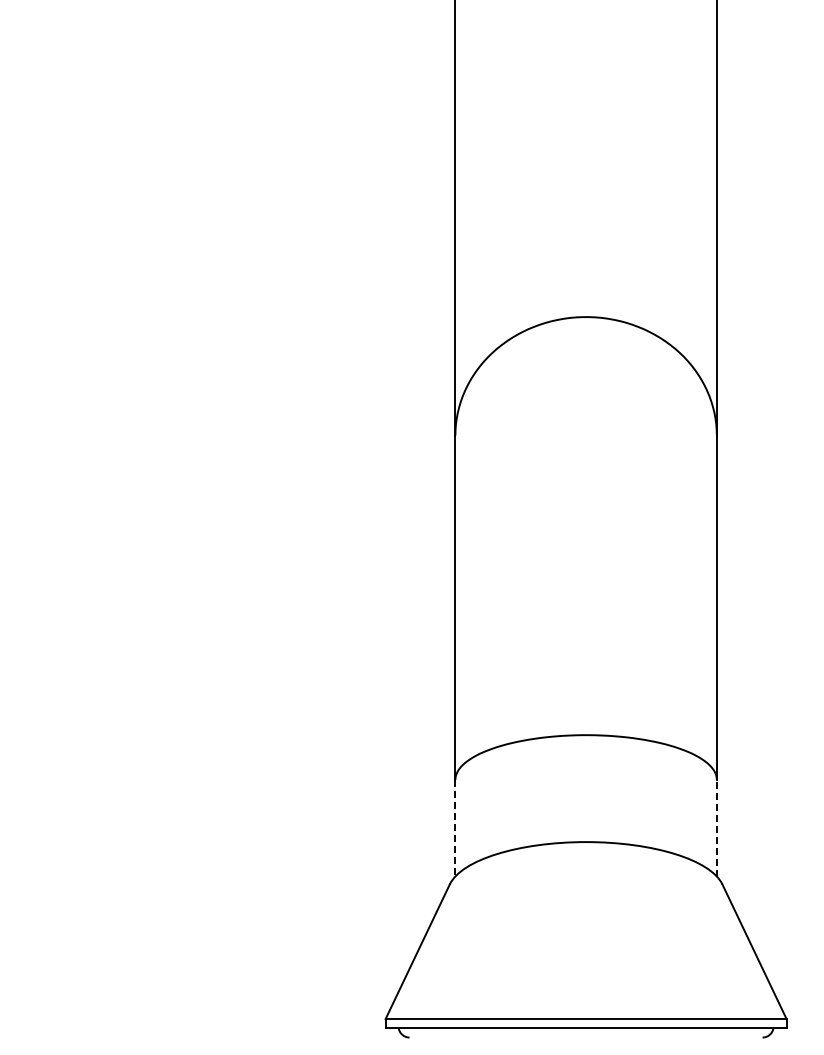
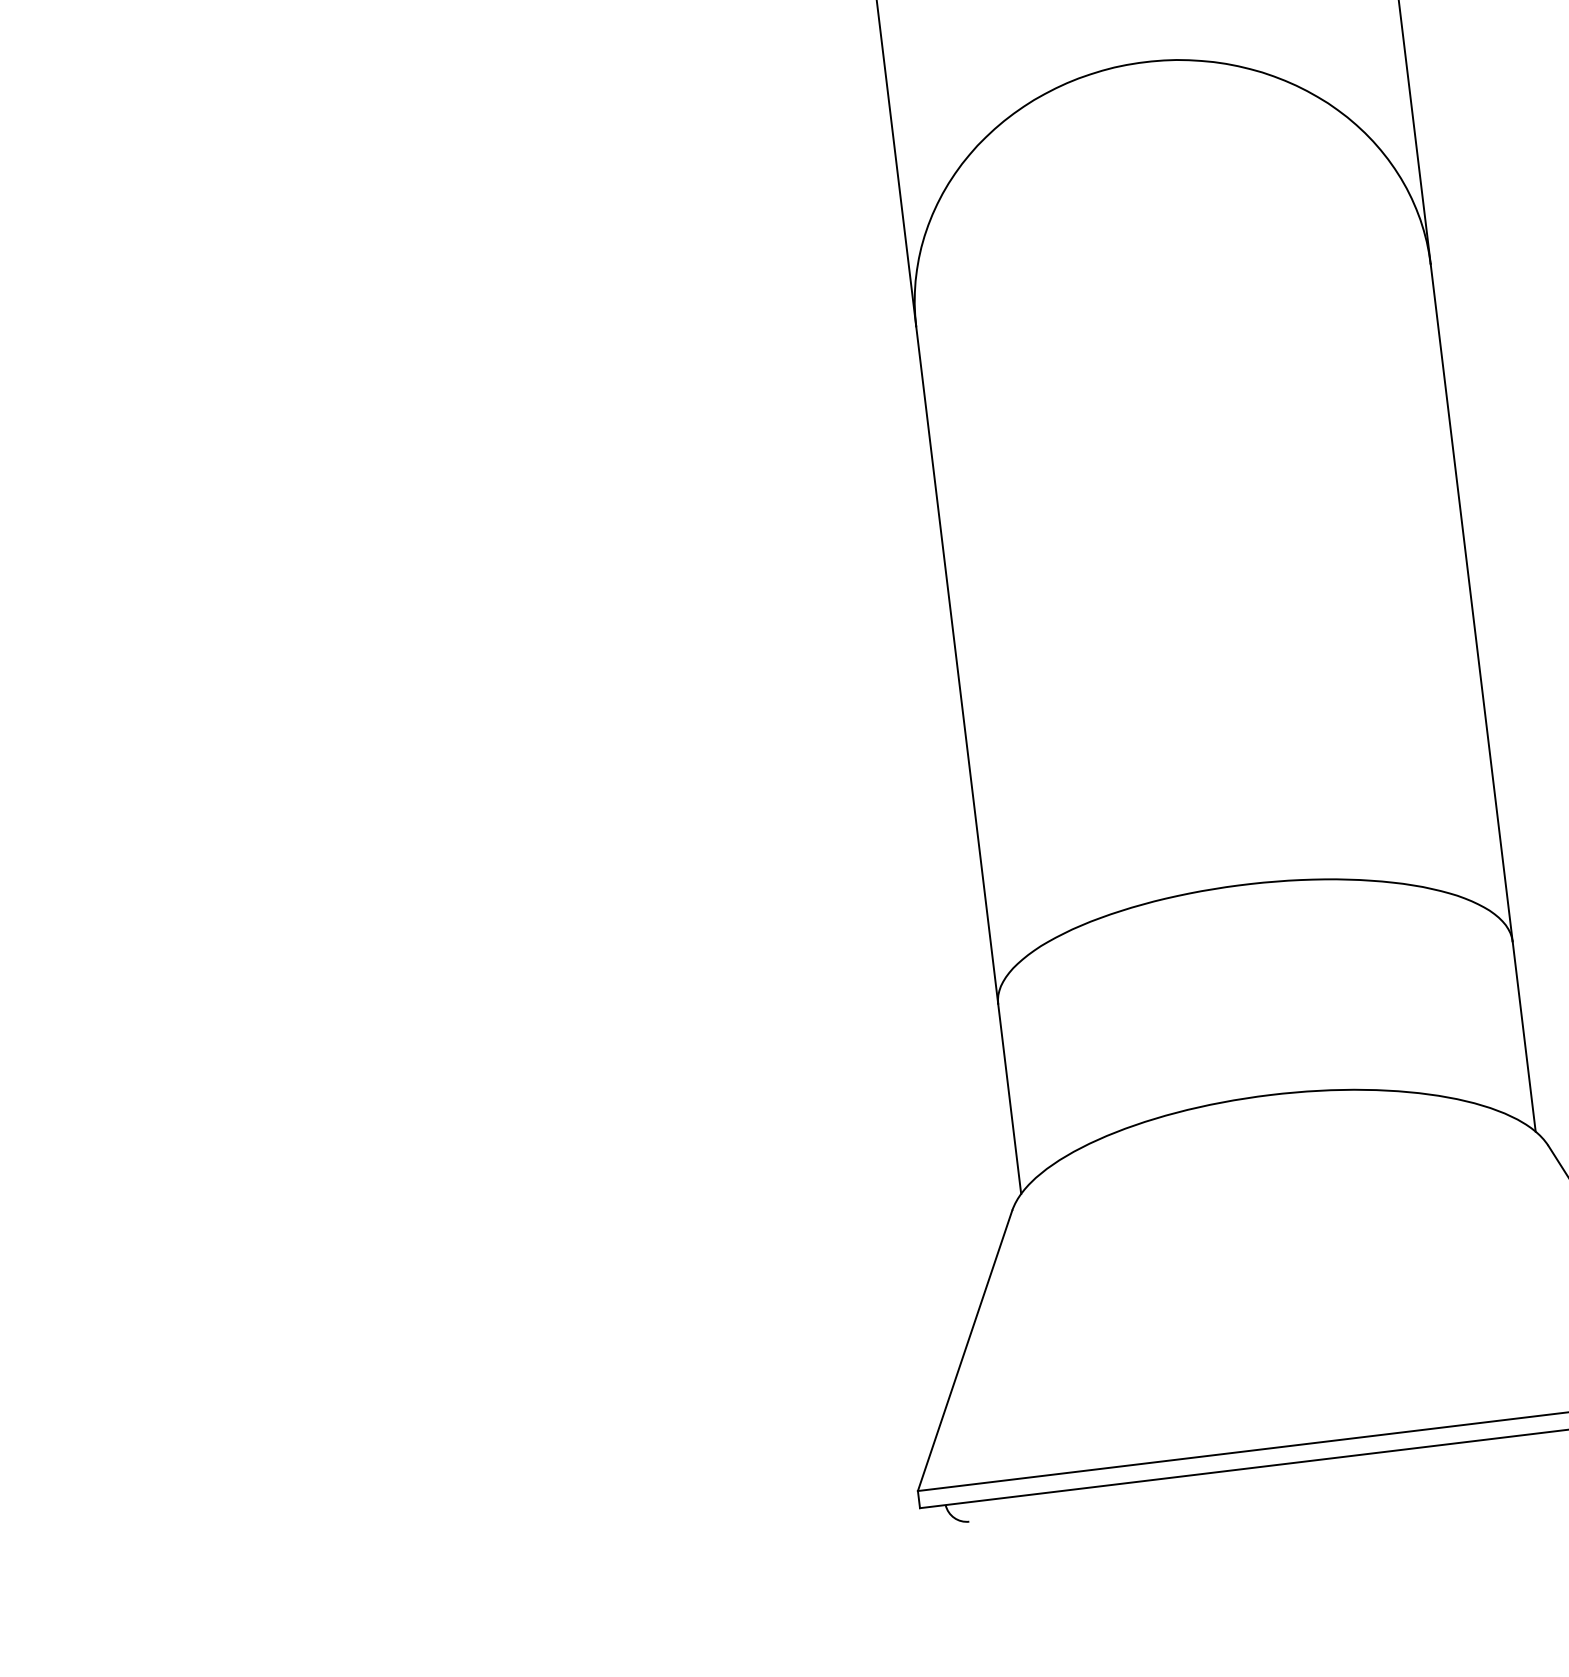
line: (716, 827) -> (1523, 1035), dashed -> solid
line: (455, 828) -> (1010, 1099), dashed -> solid

